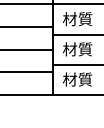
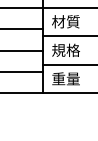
text: (77, 48) -> (65, 49), 材質 -> 規格
text: (77, 79) -> (65, 78), 材質 -> 重量

